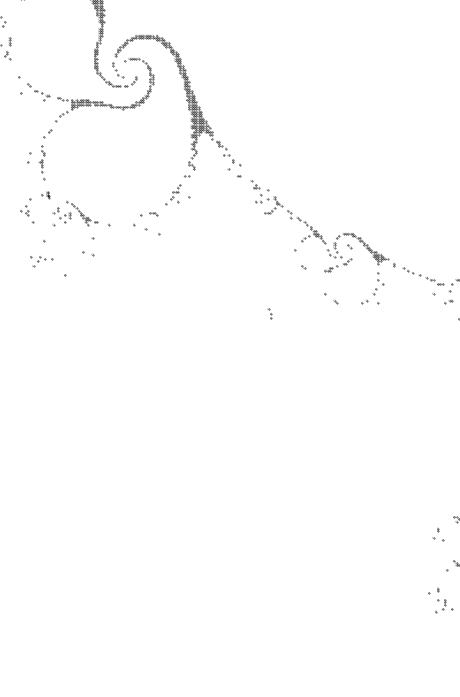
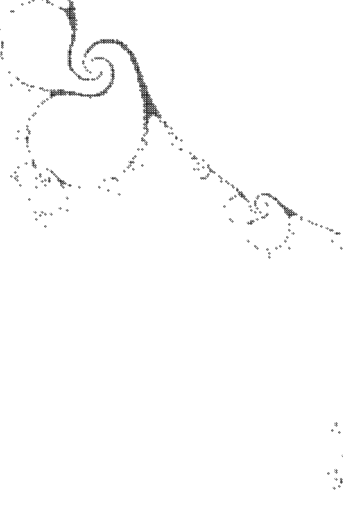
part: (45, 194) -> (30, 163), size x1.67
part: (41, 261) -> (42, 215), moved
part: (269, 313) -> (268, 252), moved

